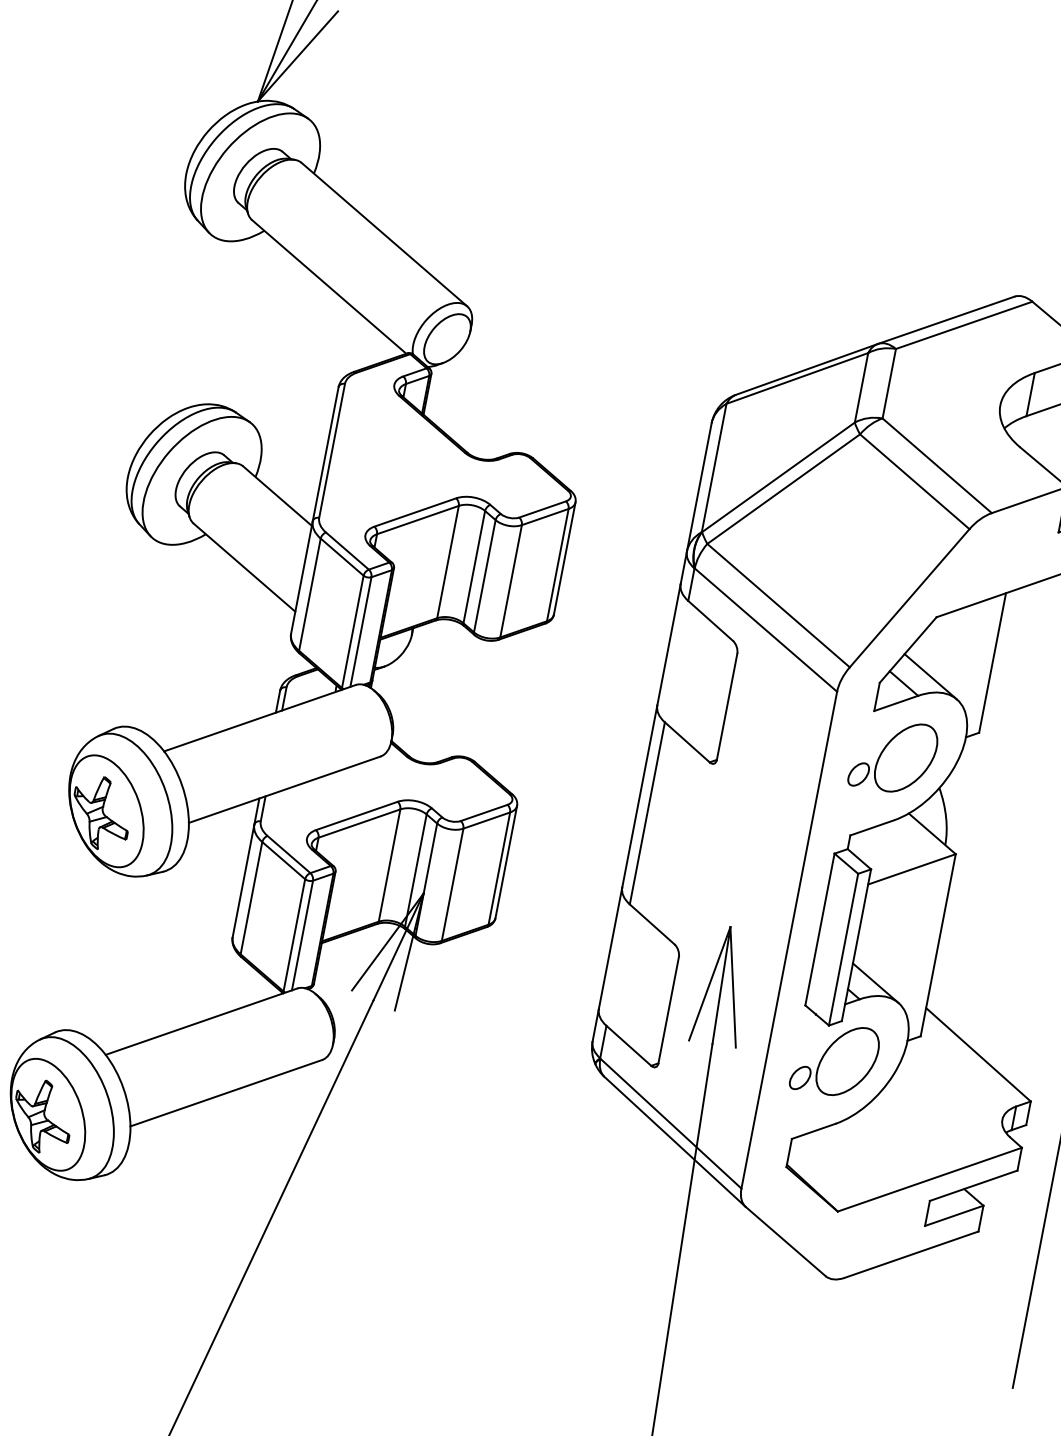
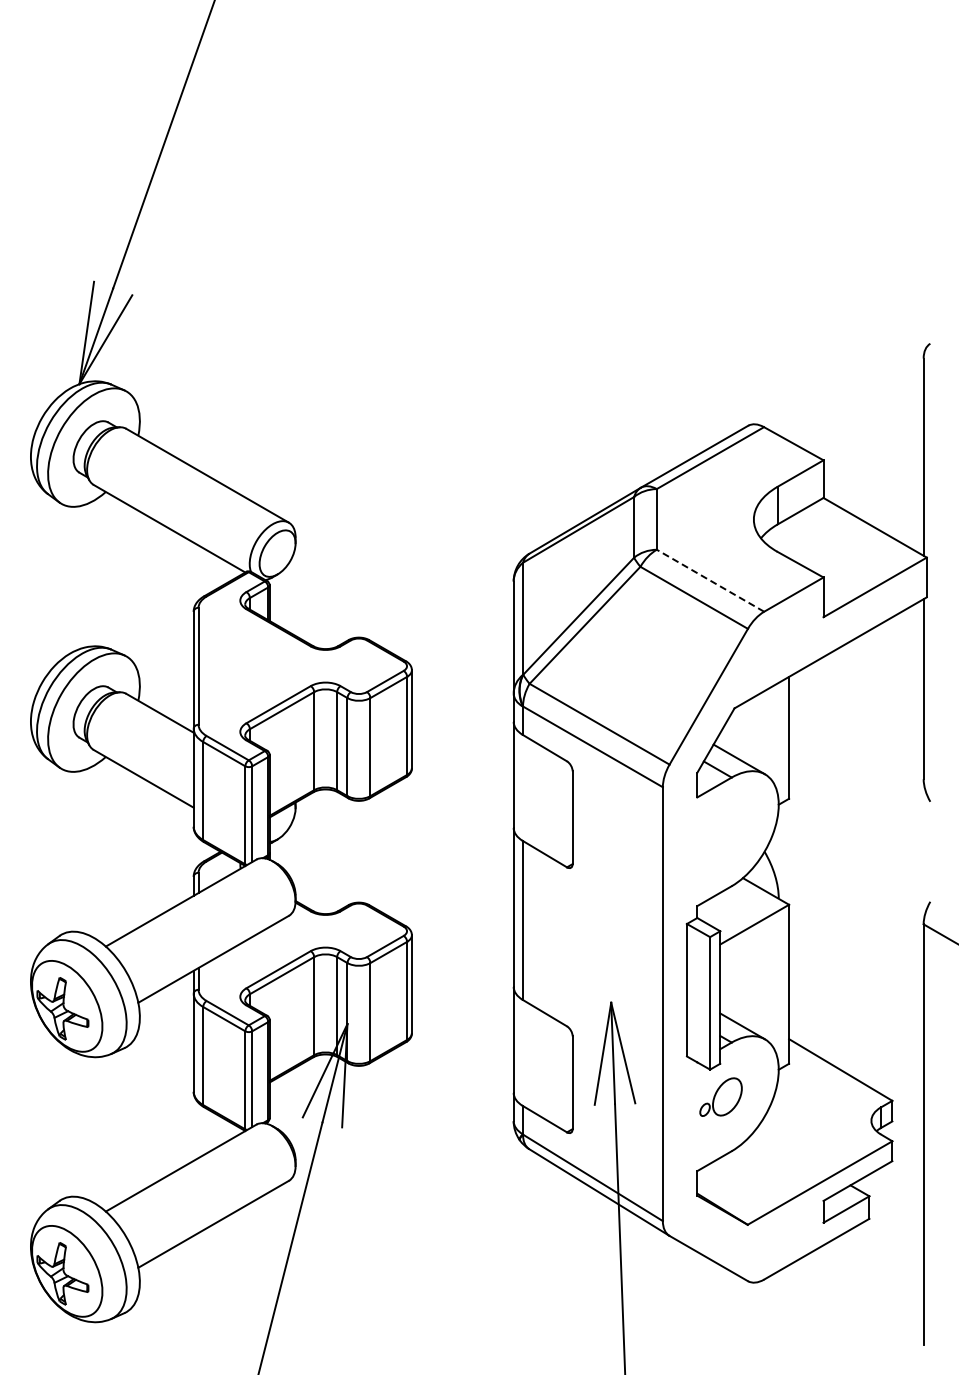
line: (937, 465) -> (710, 580), solid -> dashed
part: (893, 755) -> (720, 831), removed
part: (834, 1058) -> (720, 1096), size x0.6

